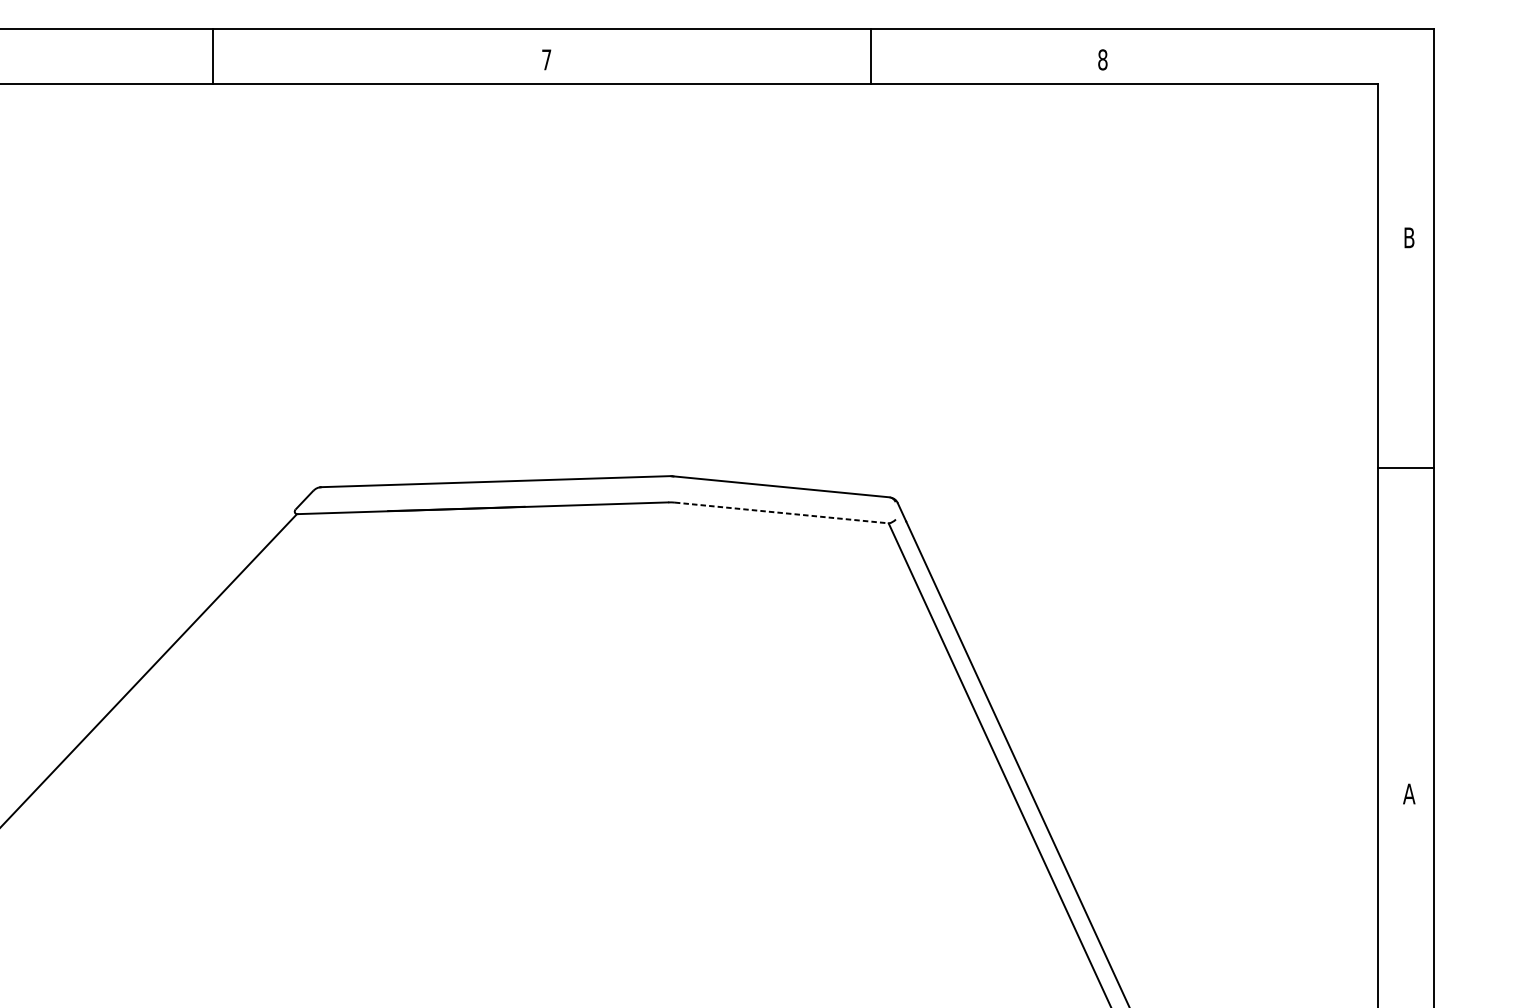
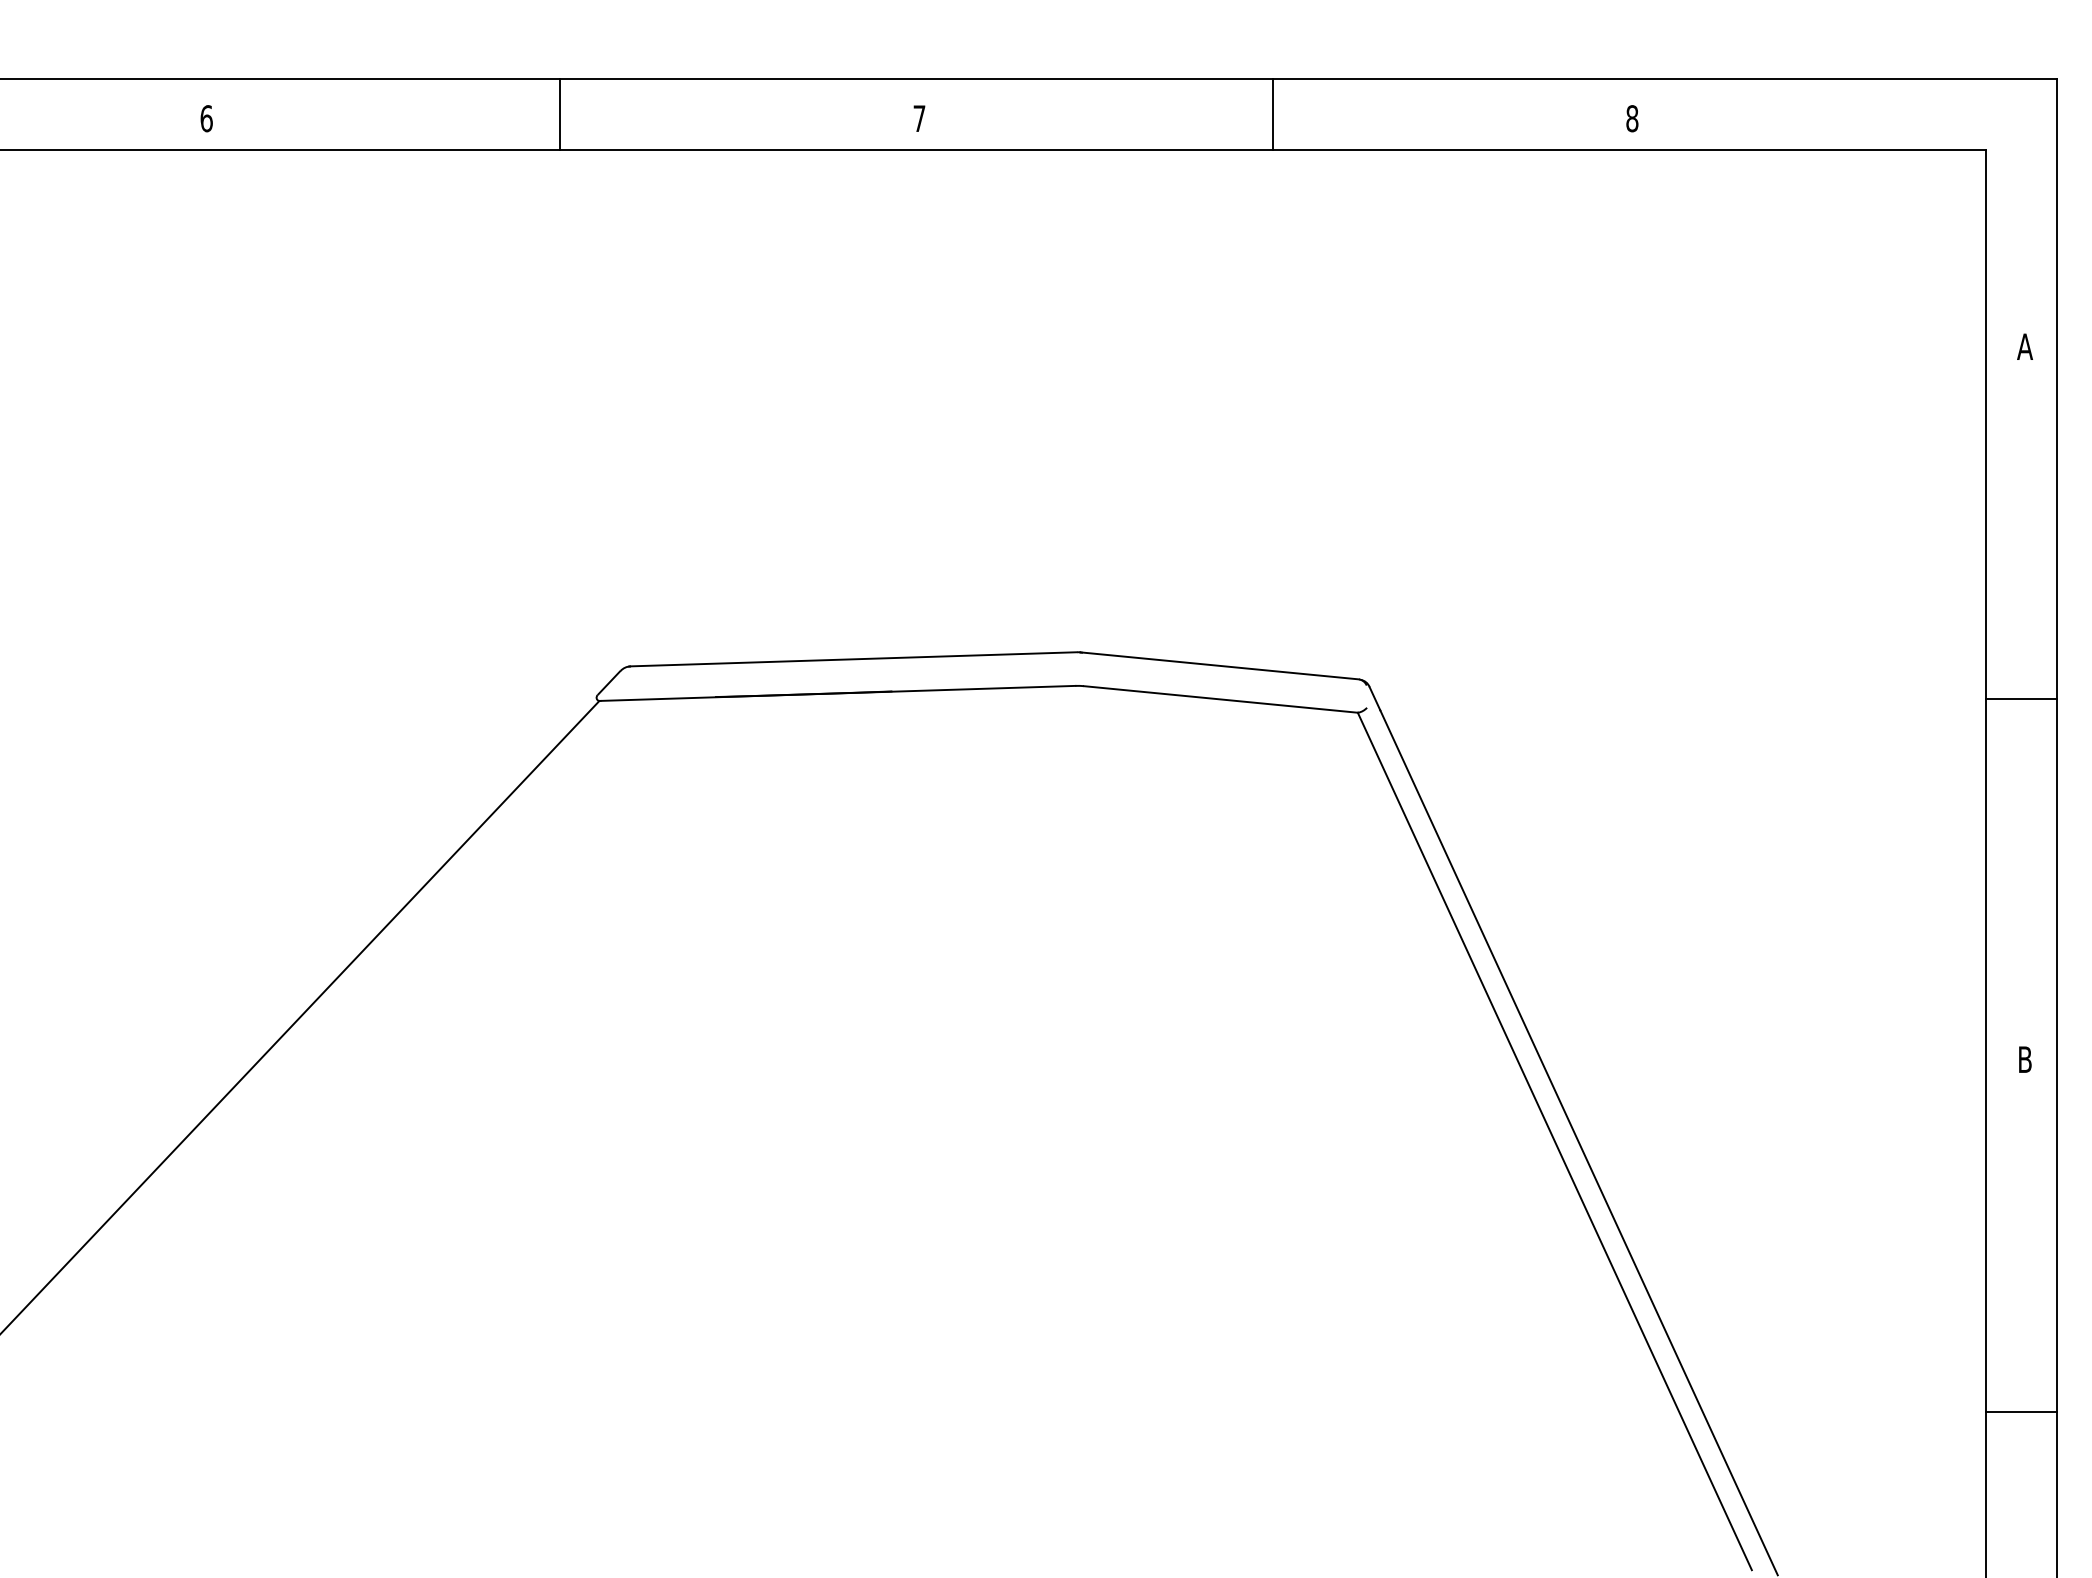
line: (212, 56) -> (559, 114), moved
line: (871, 56) -> (1272, 114), moved
text: (1409, 237) -> (2025, 346), B -> A
line: (1405, 468) -> (2020, 699), moved
line: (781, 513) -> (1220, 699), dashed -> solid
text: (1409, 793) -> (2025, 1059), A -> B

